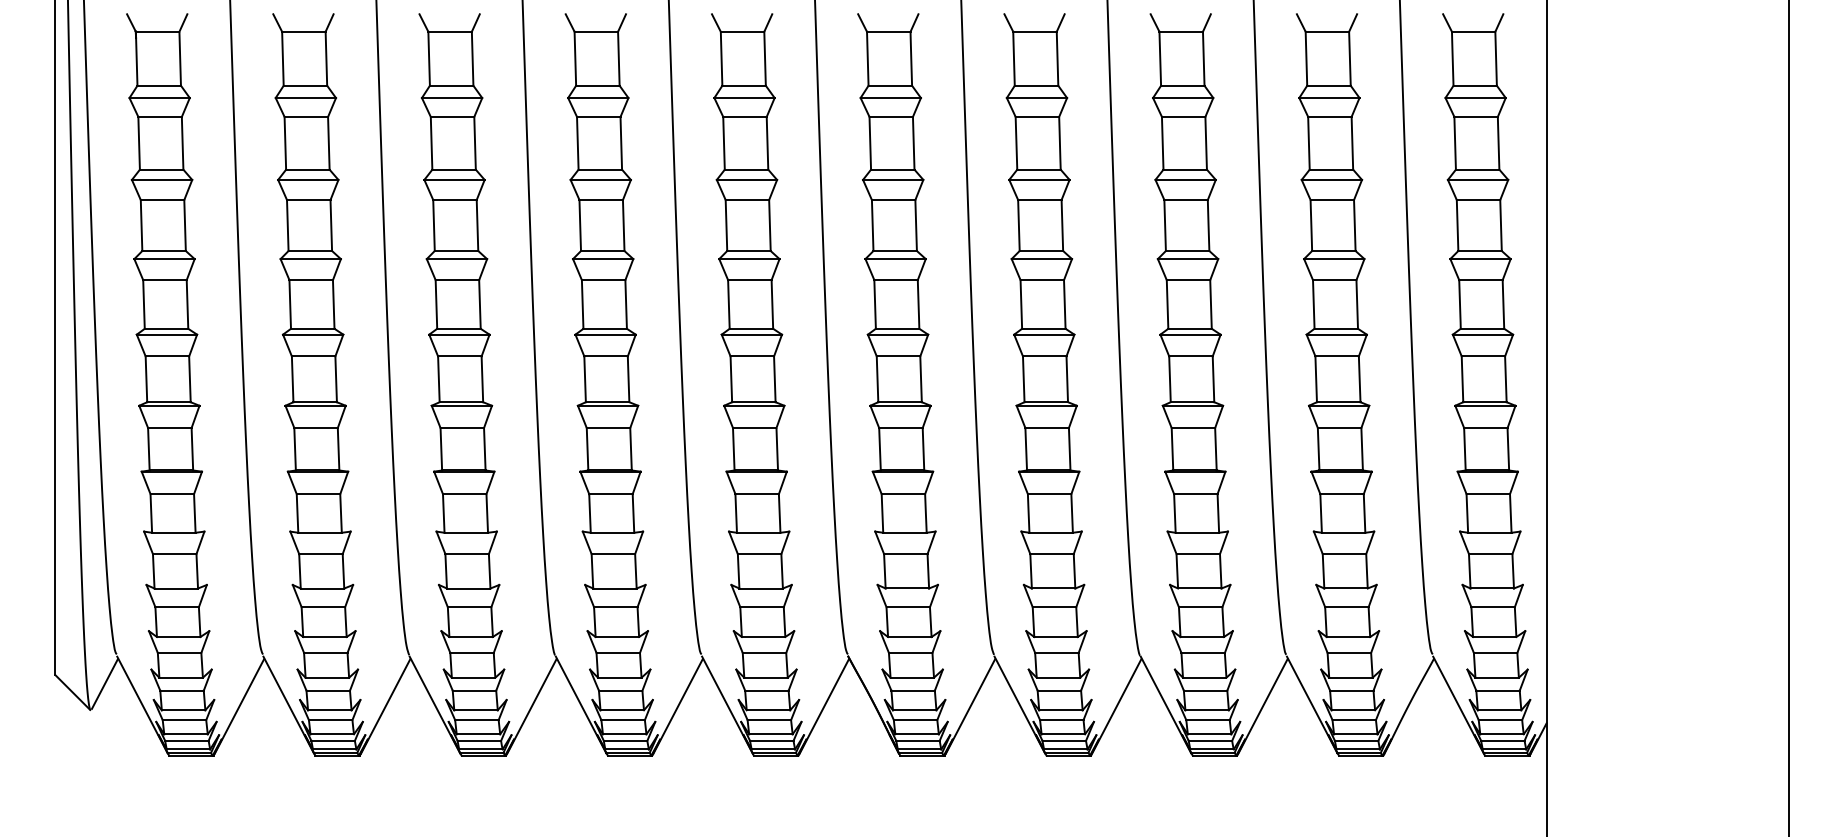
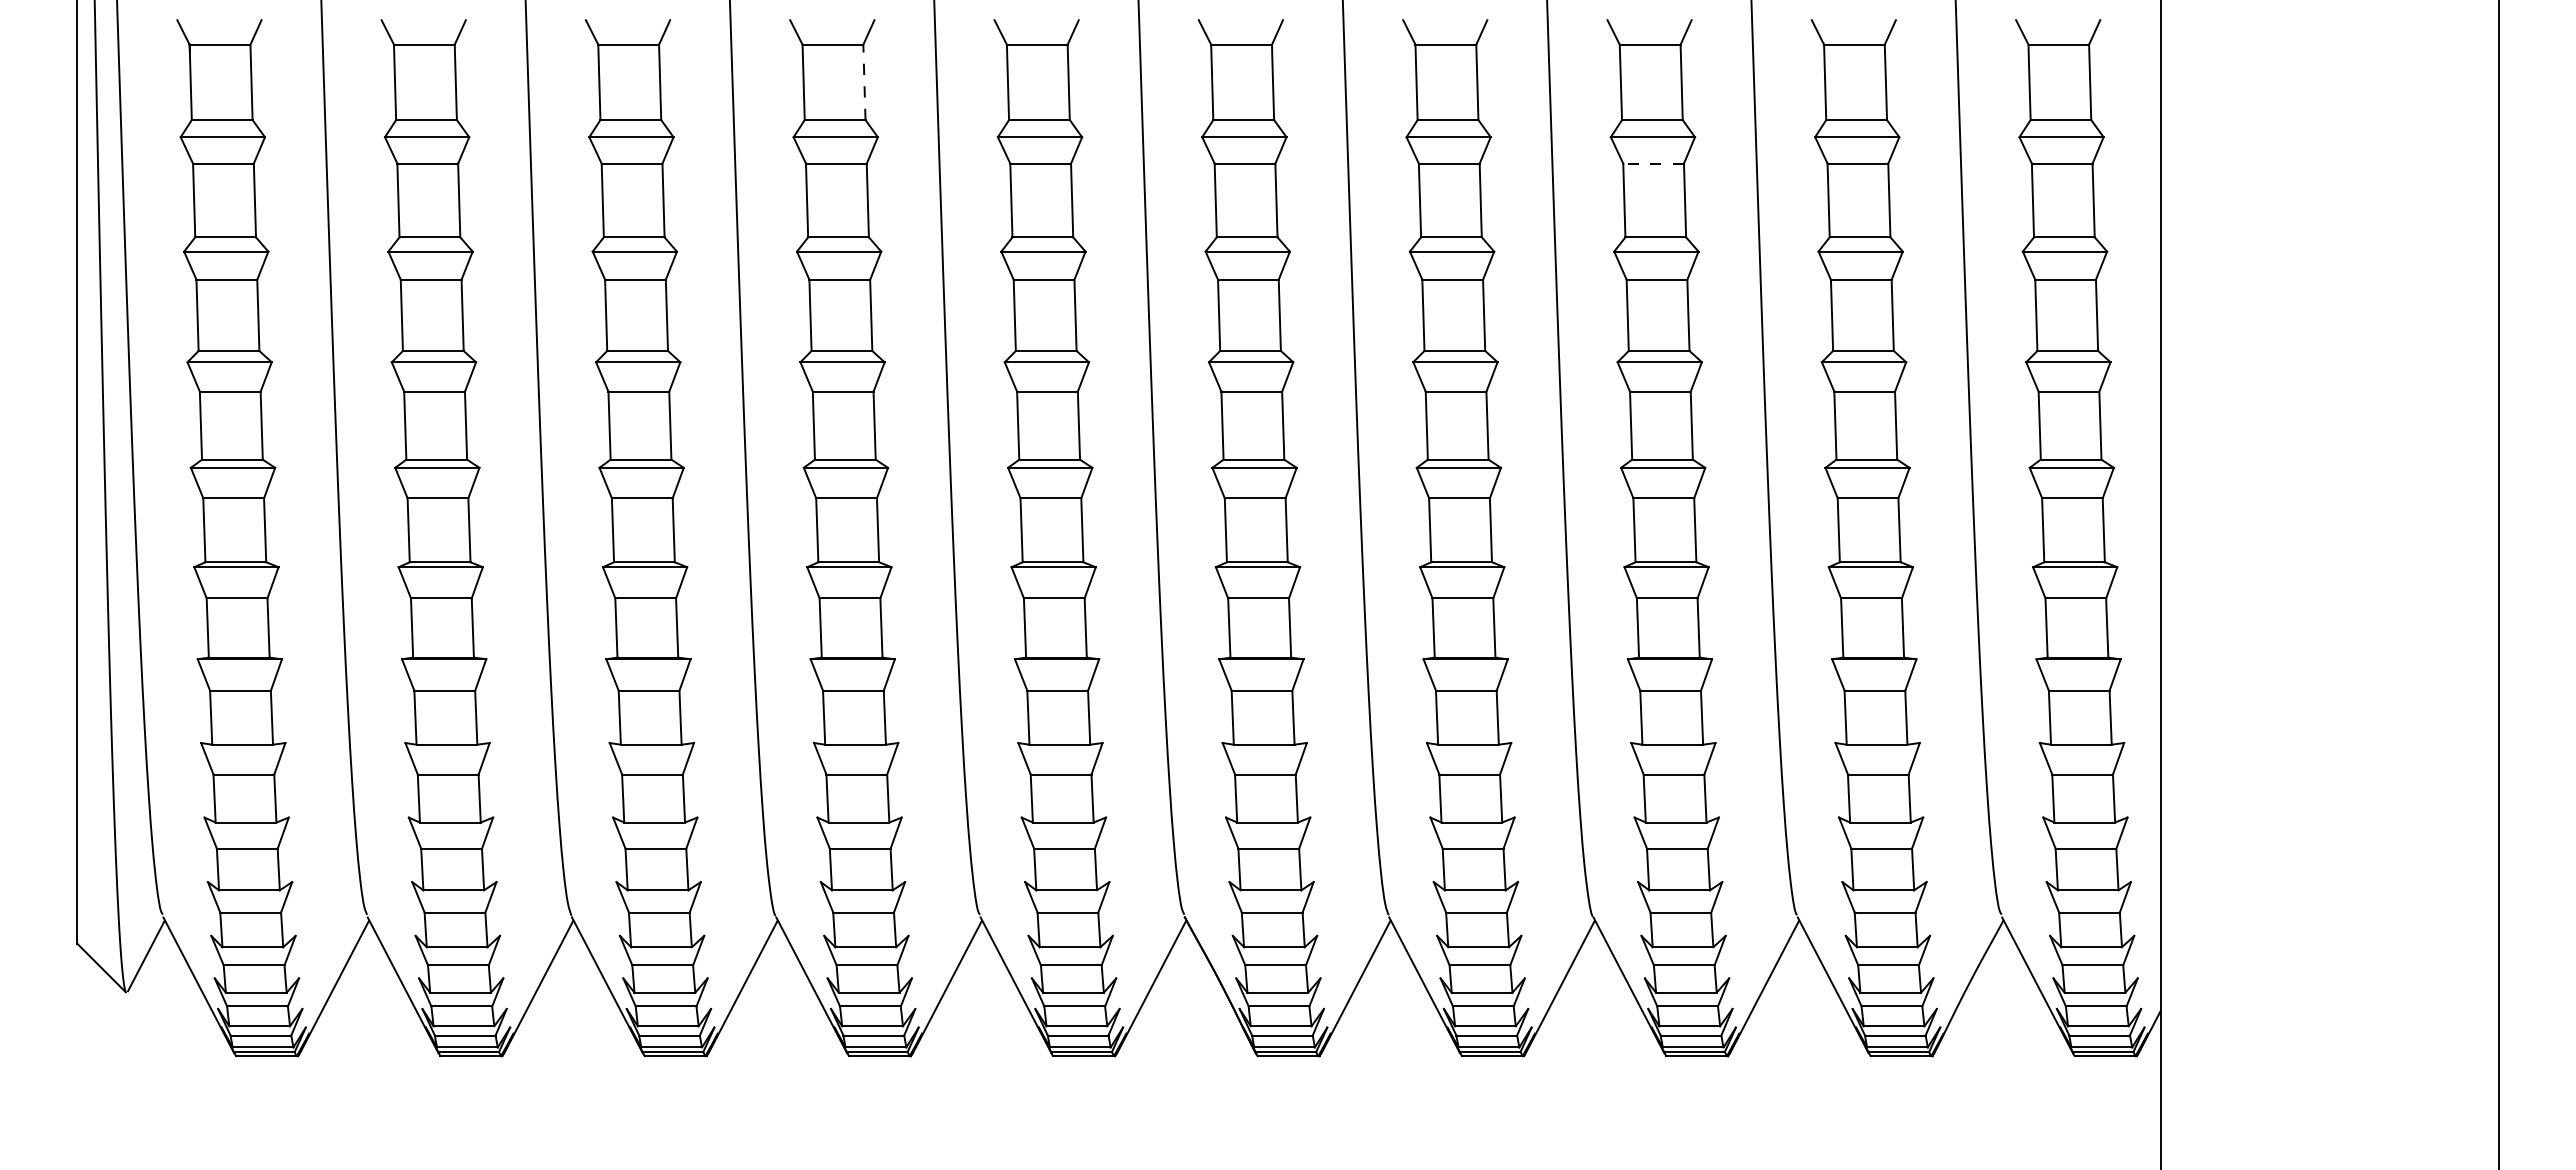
line: (618, 58) -> (864, 82), solid -> dashed
line: (1183, 116) -> (1653, 163), solid -> dashed

